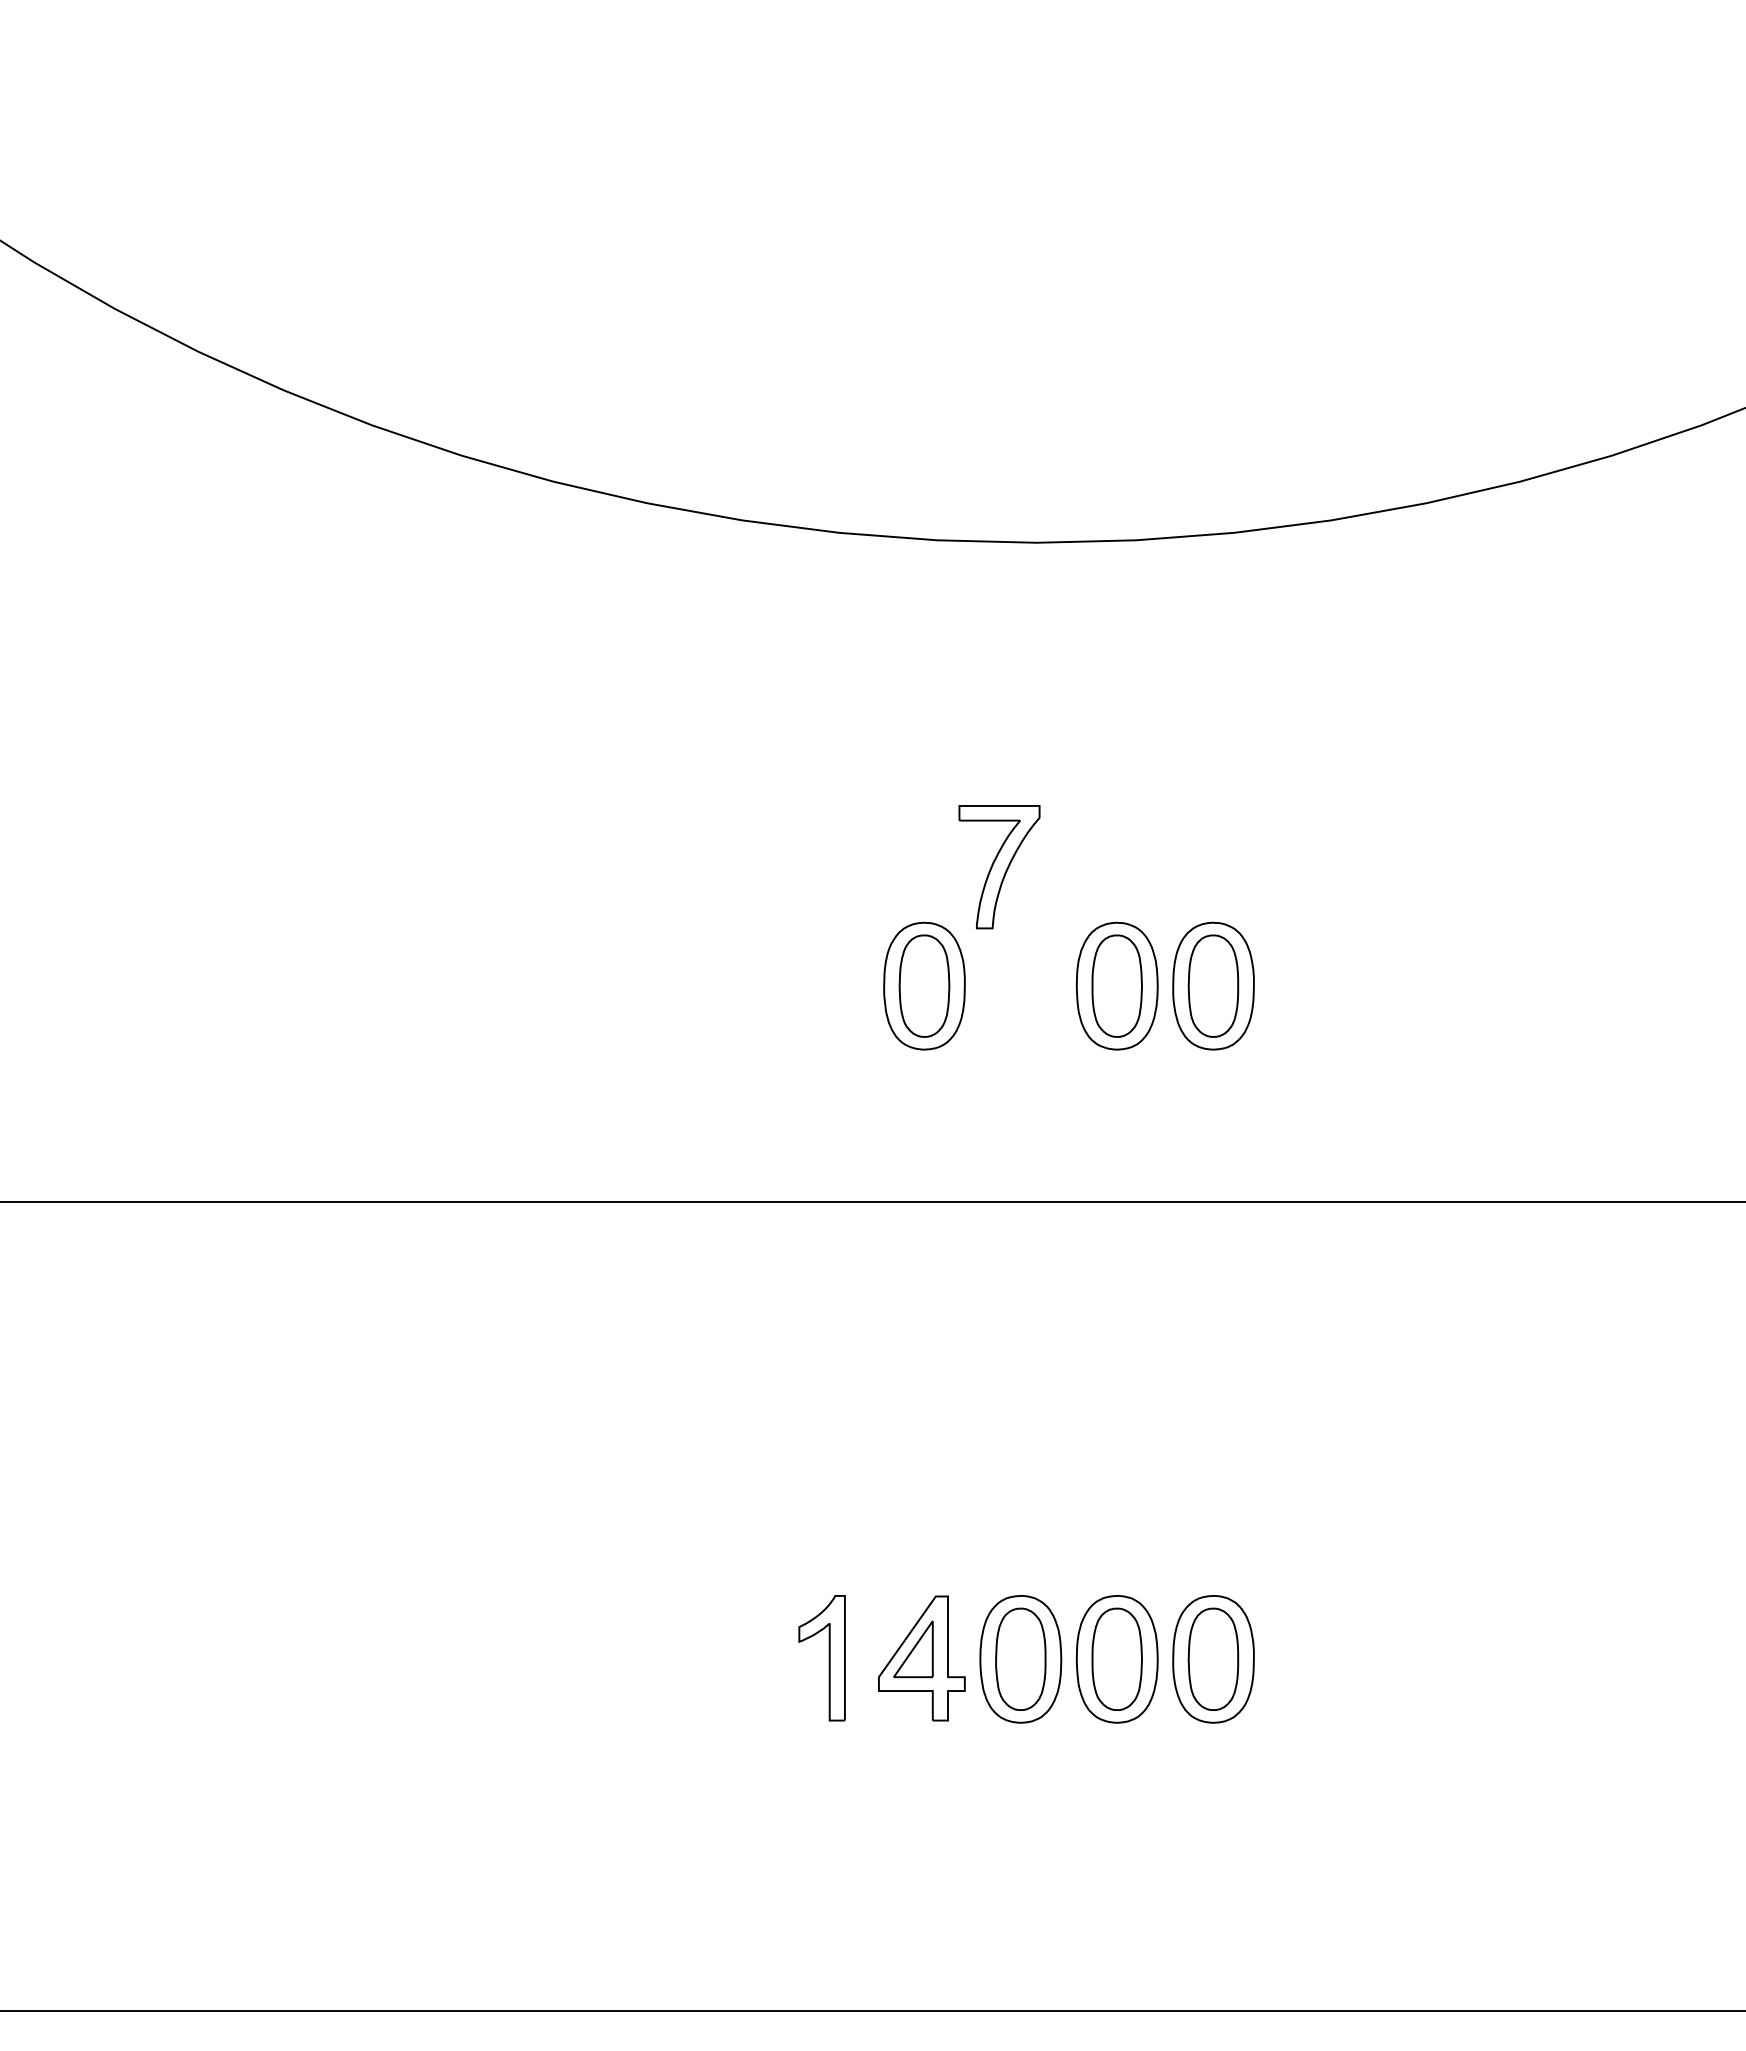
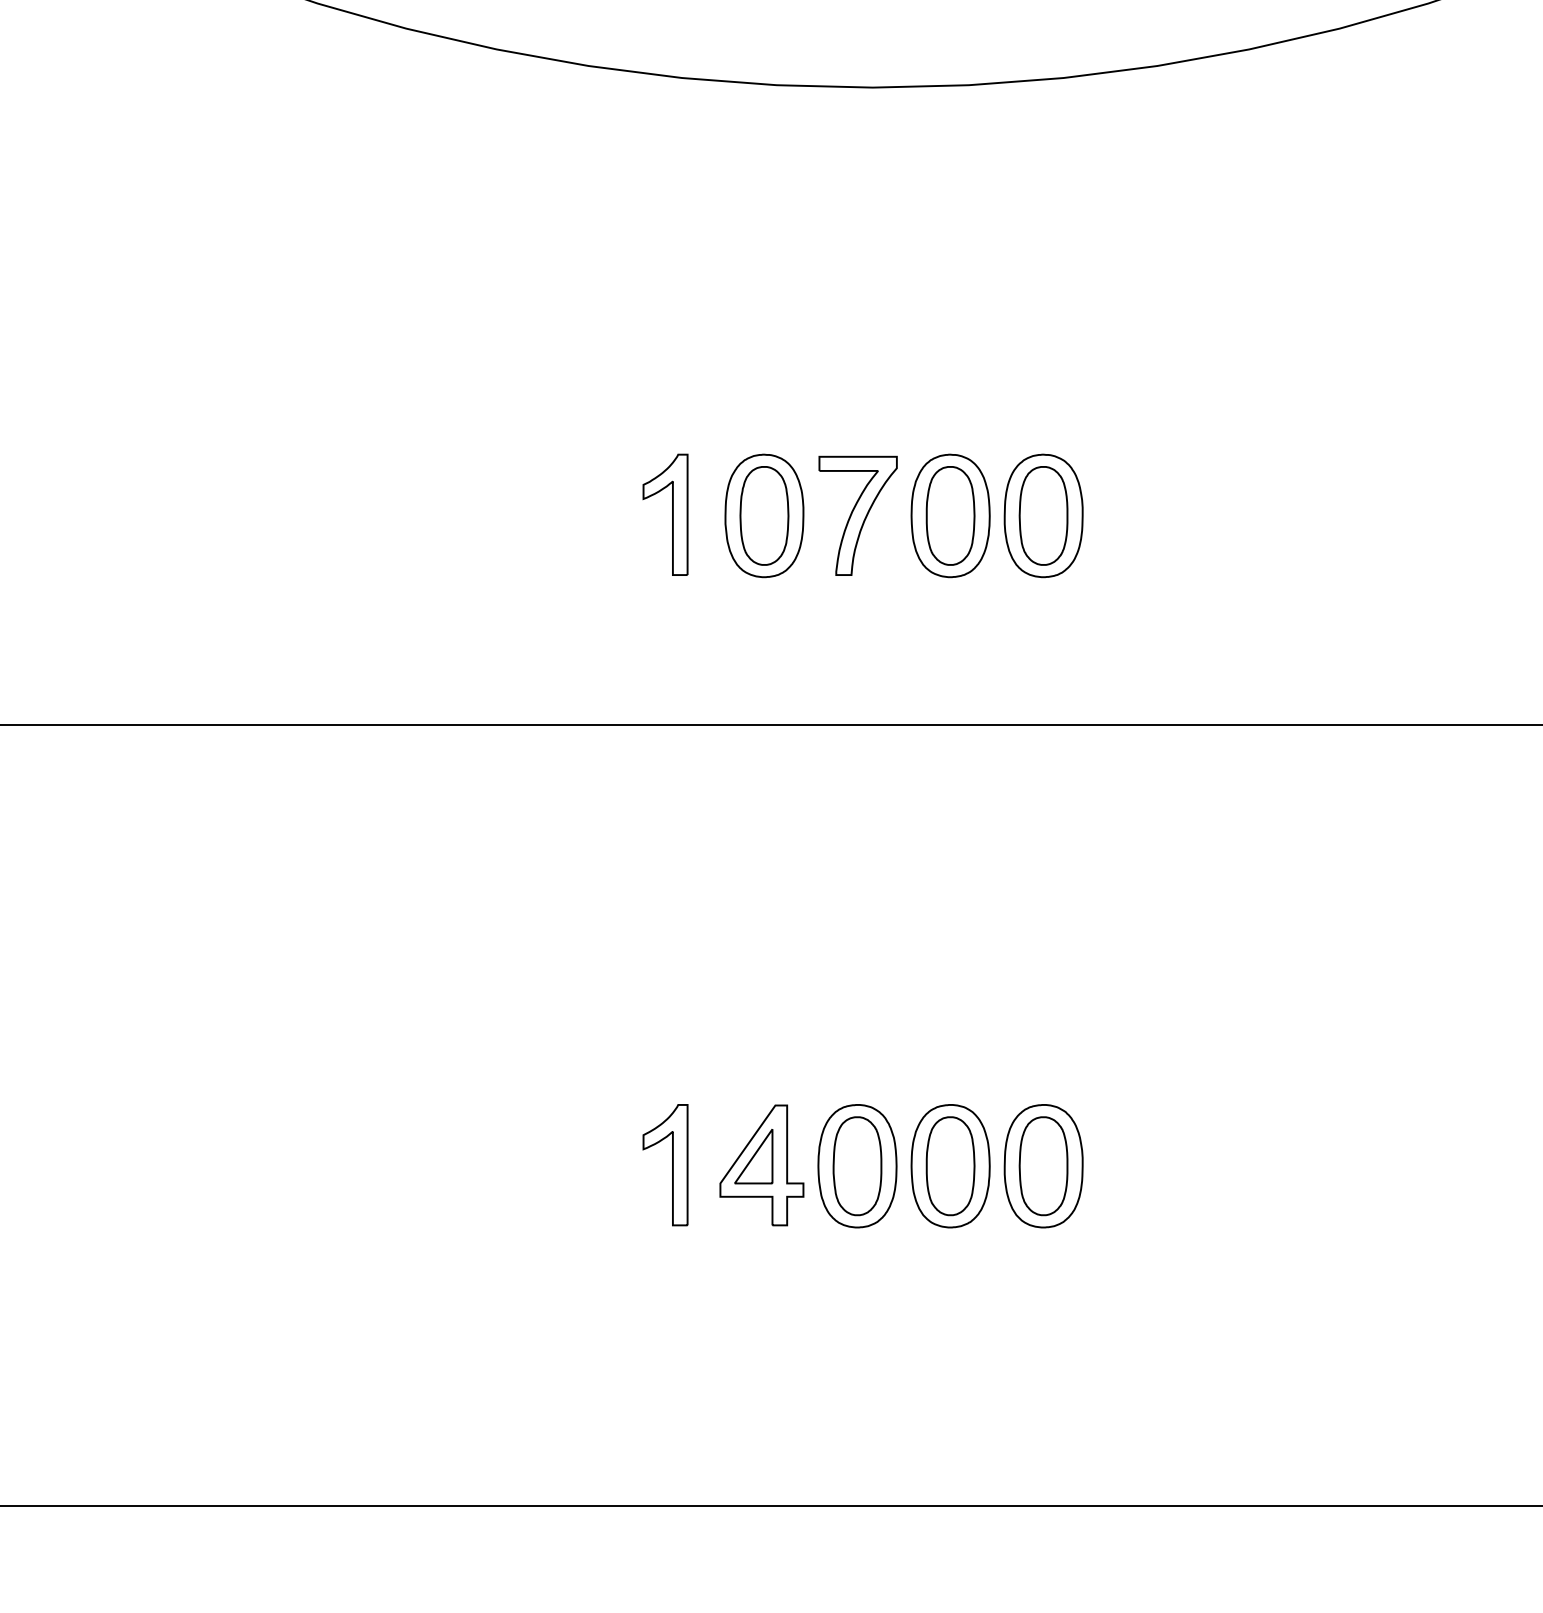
part: (999, 867) -> (858, 516), moved
part: (828, 984) -> (671, 514), added

